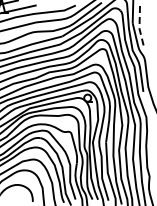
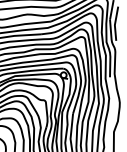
line: (139, 27) -> (115, 24), dashed -> solid

